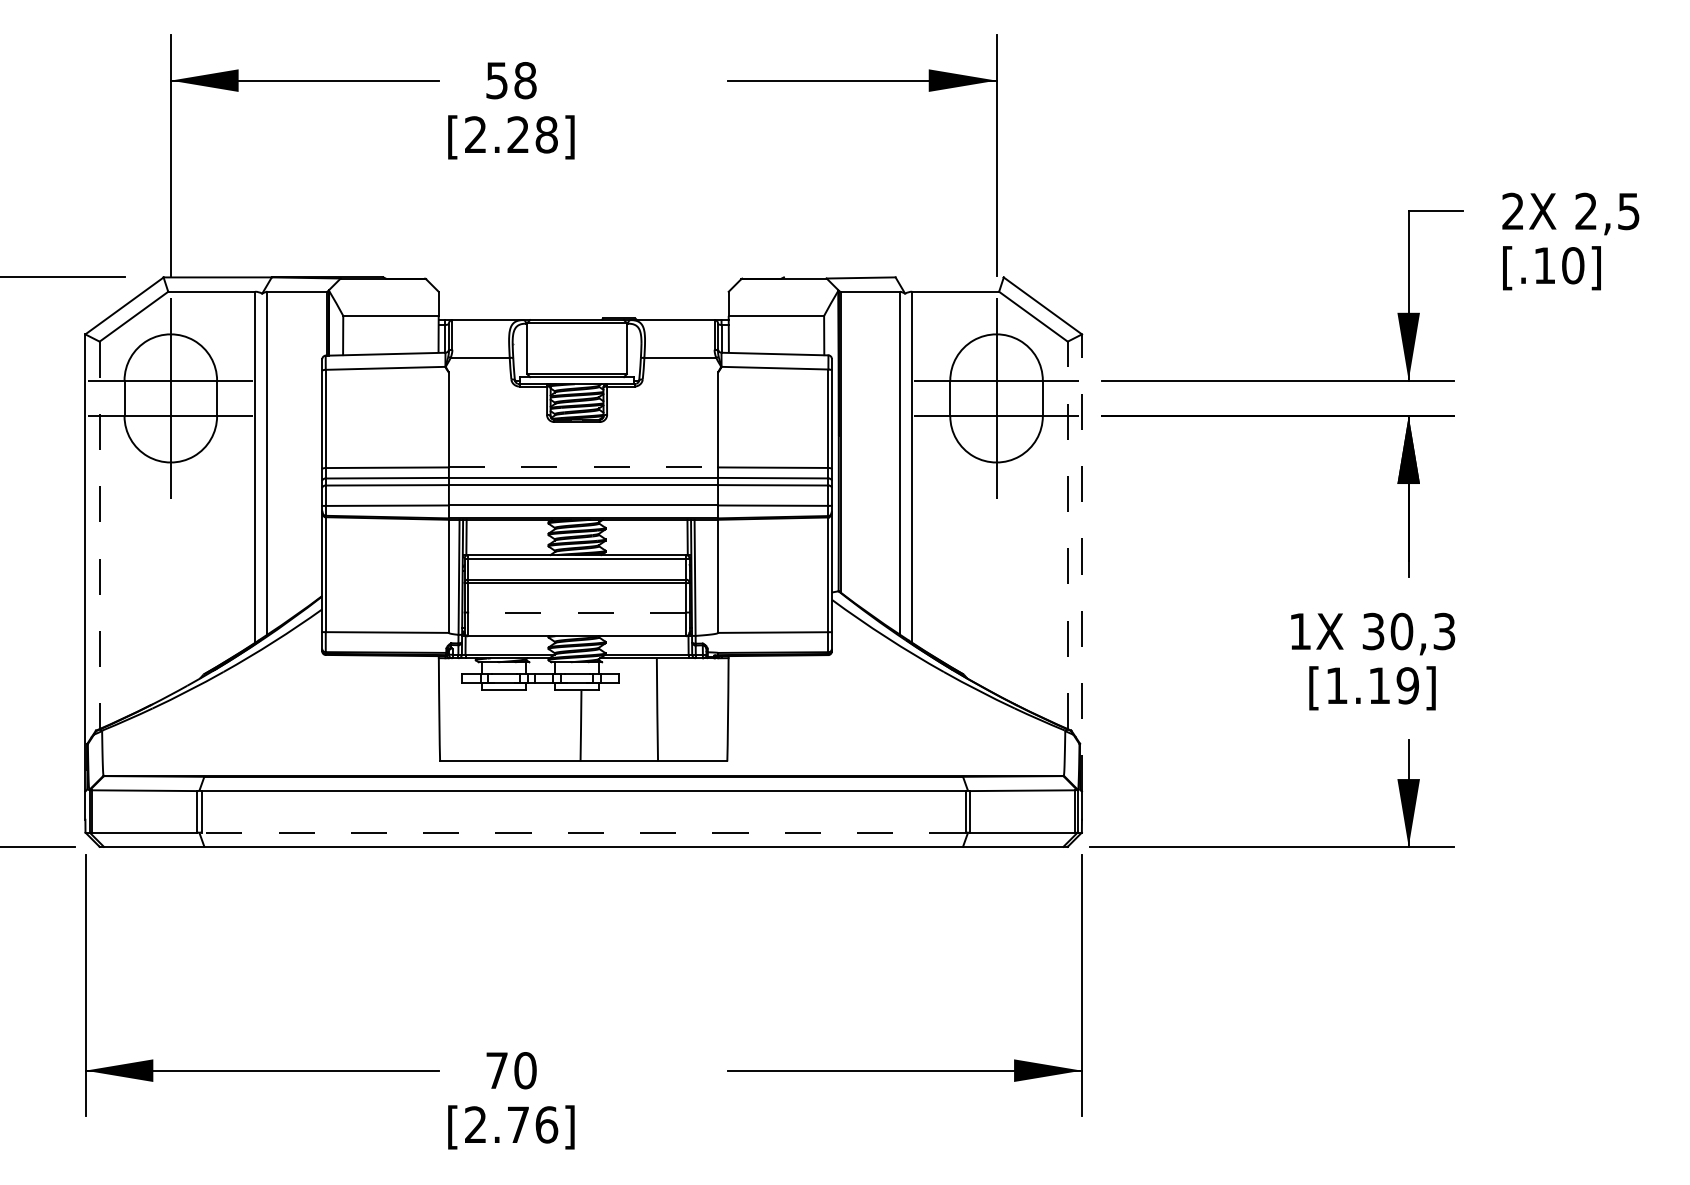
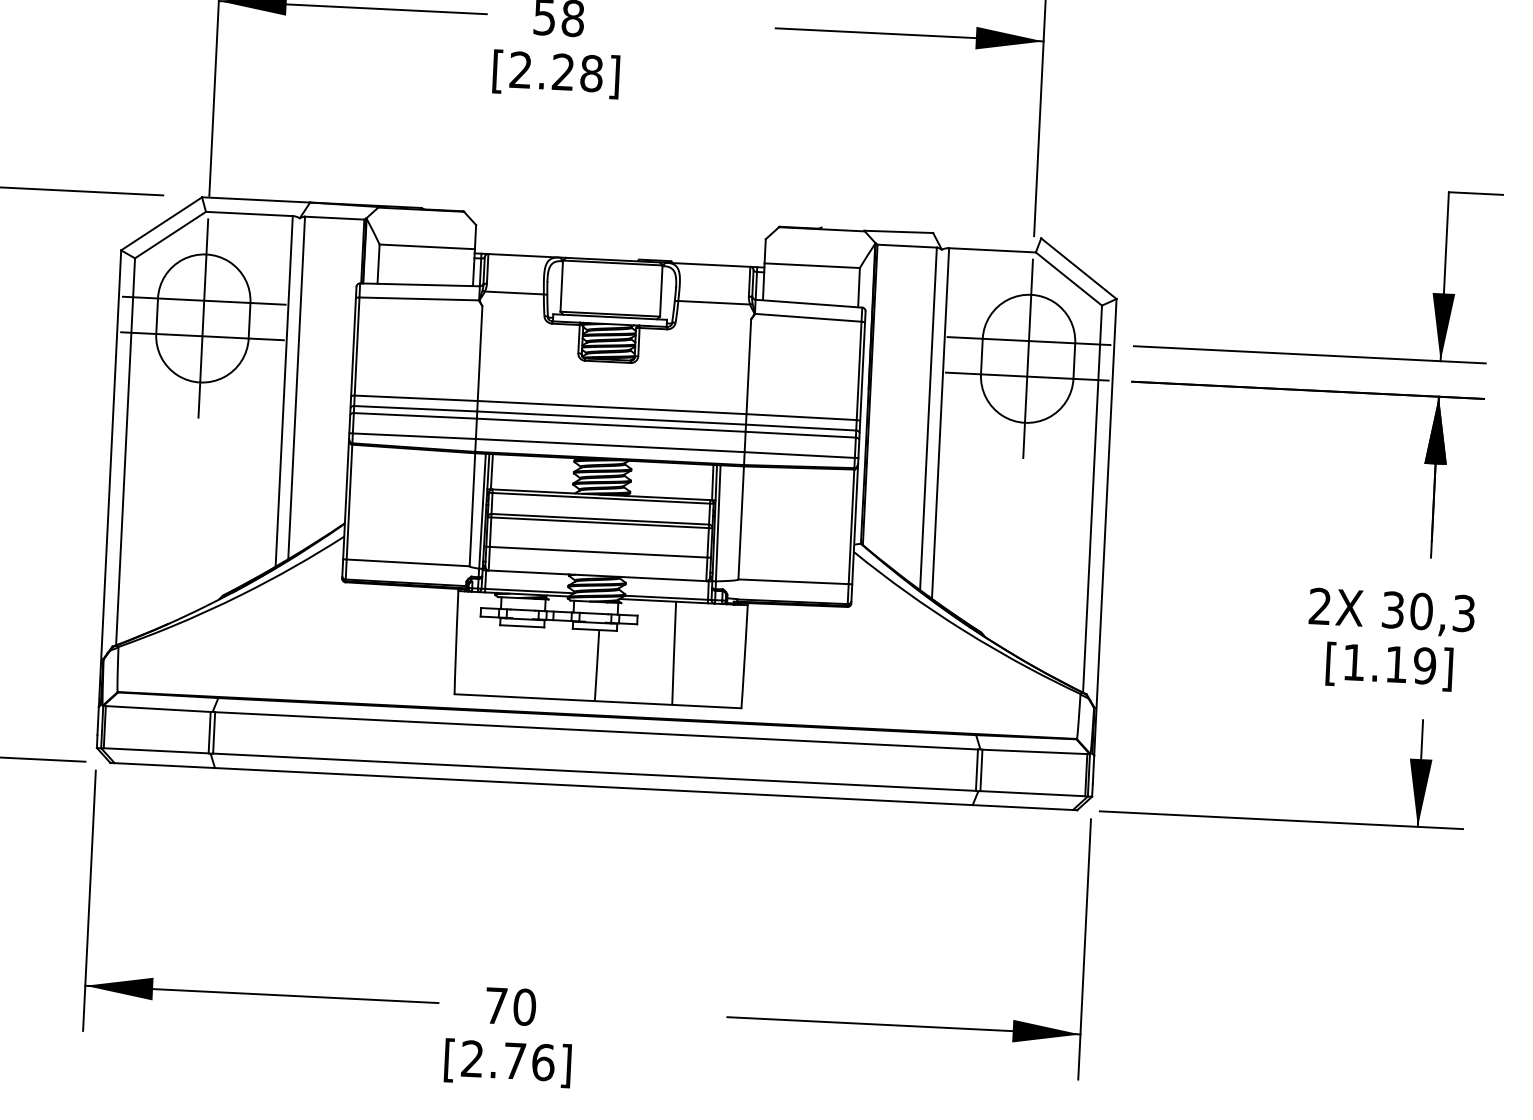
line: (583, 467) -> (612, 407), dashed -> solid
line: (99, 535) -> (125, 451), dashed -> solid
line: (1067, 535) -> (1092, 499), dashed -> solid
line: (1081, 562) -> (1104, 526), dashed -> solid
line: (577, 612) -> (599, 552), dashed -> solid
text: (1299, 630) -> (1319, 605), 1X -> 2X
line: (583, 832) -> (594, 772), dashed -> solid

